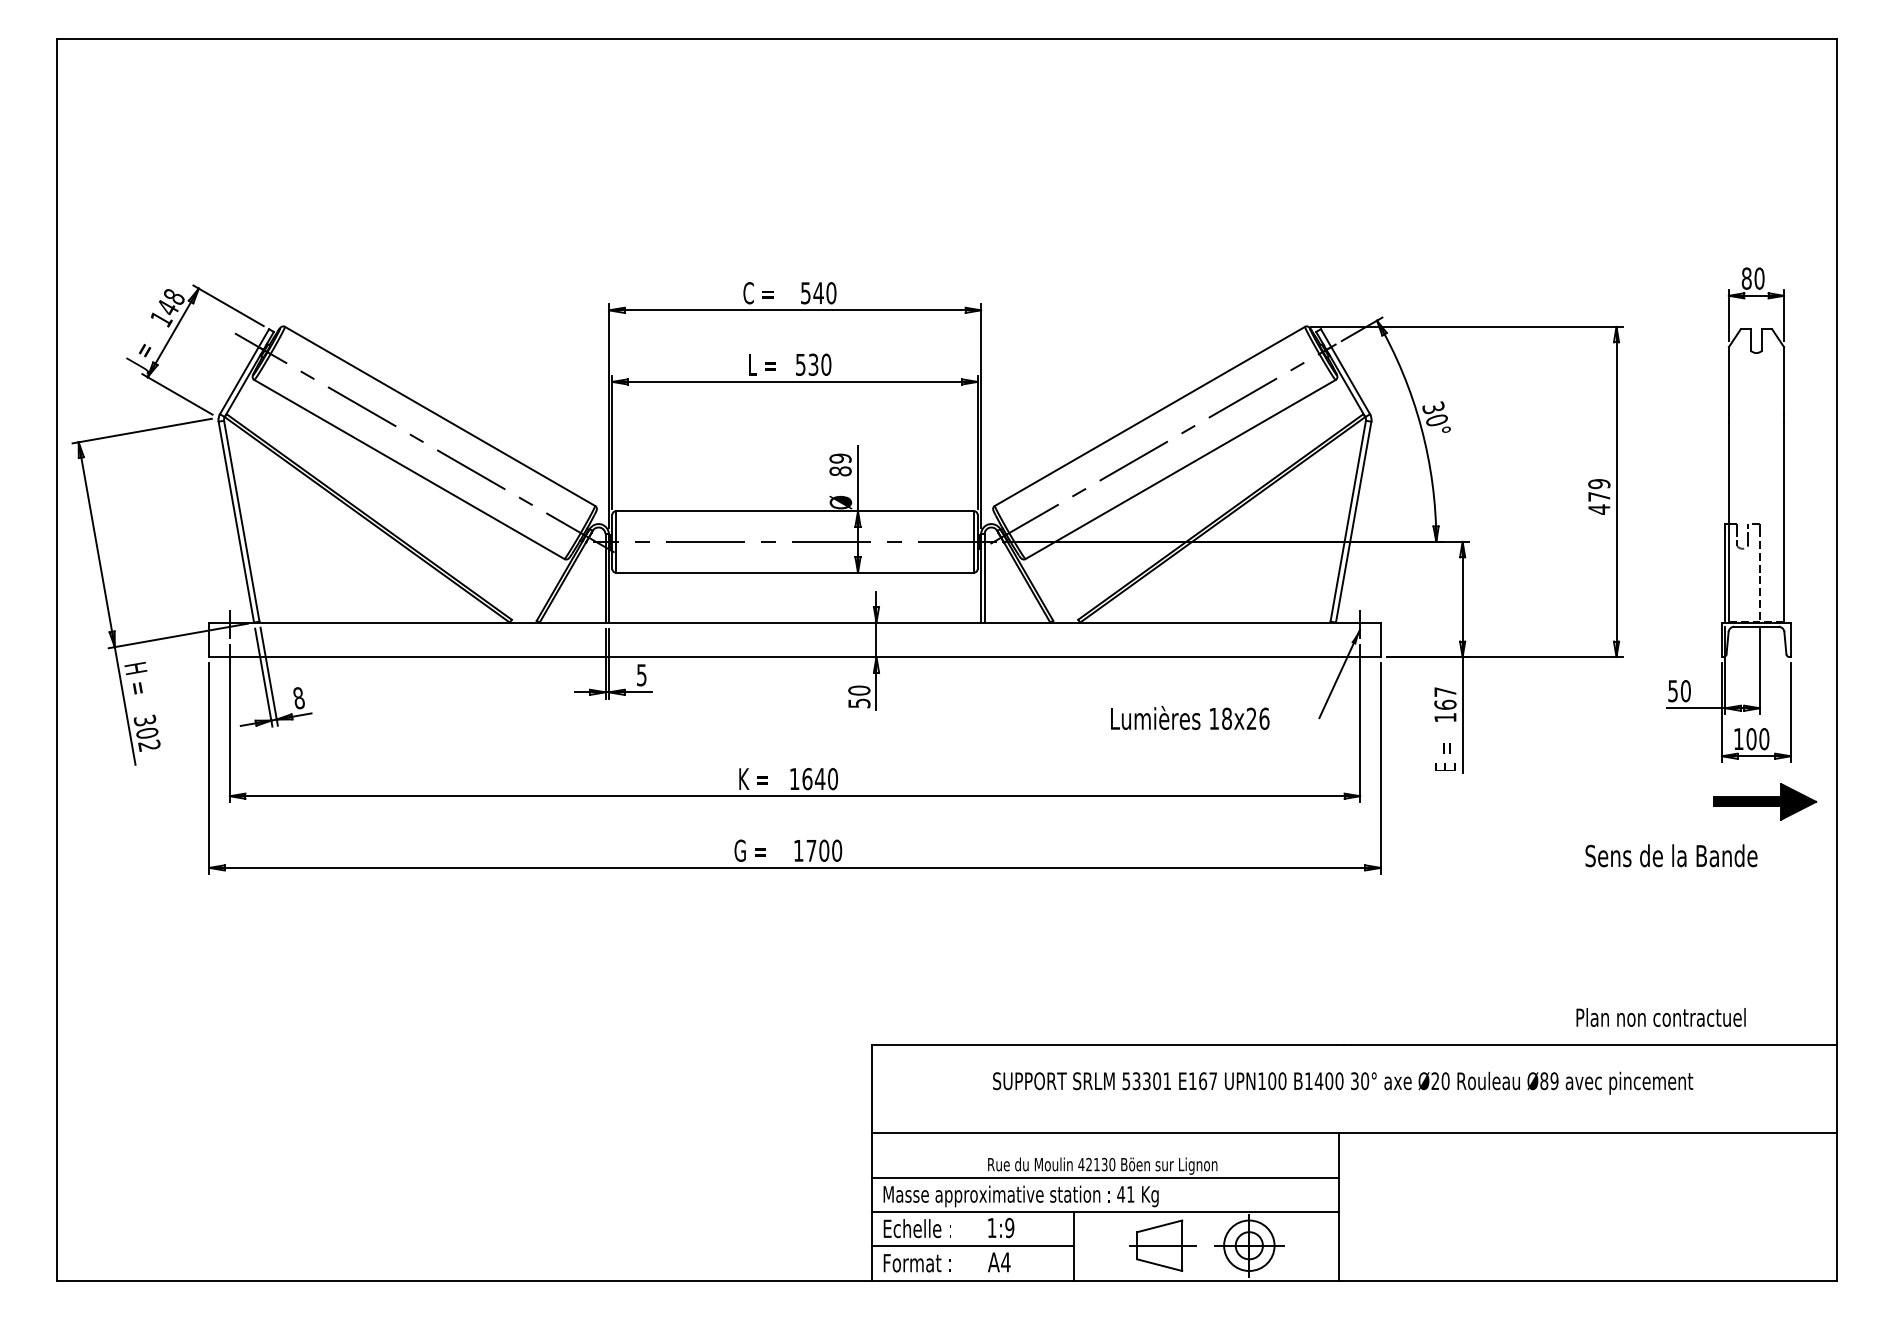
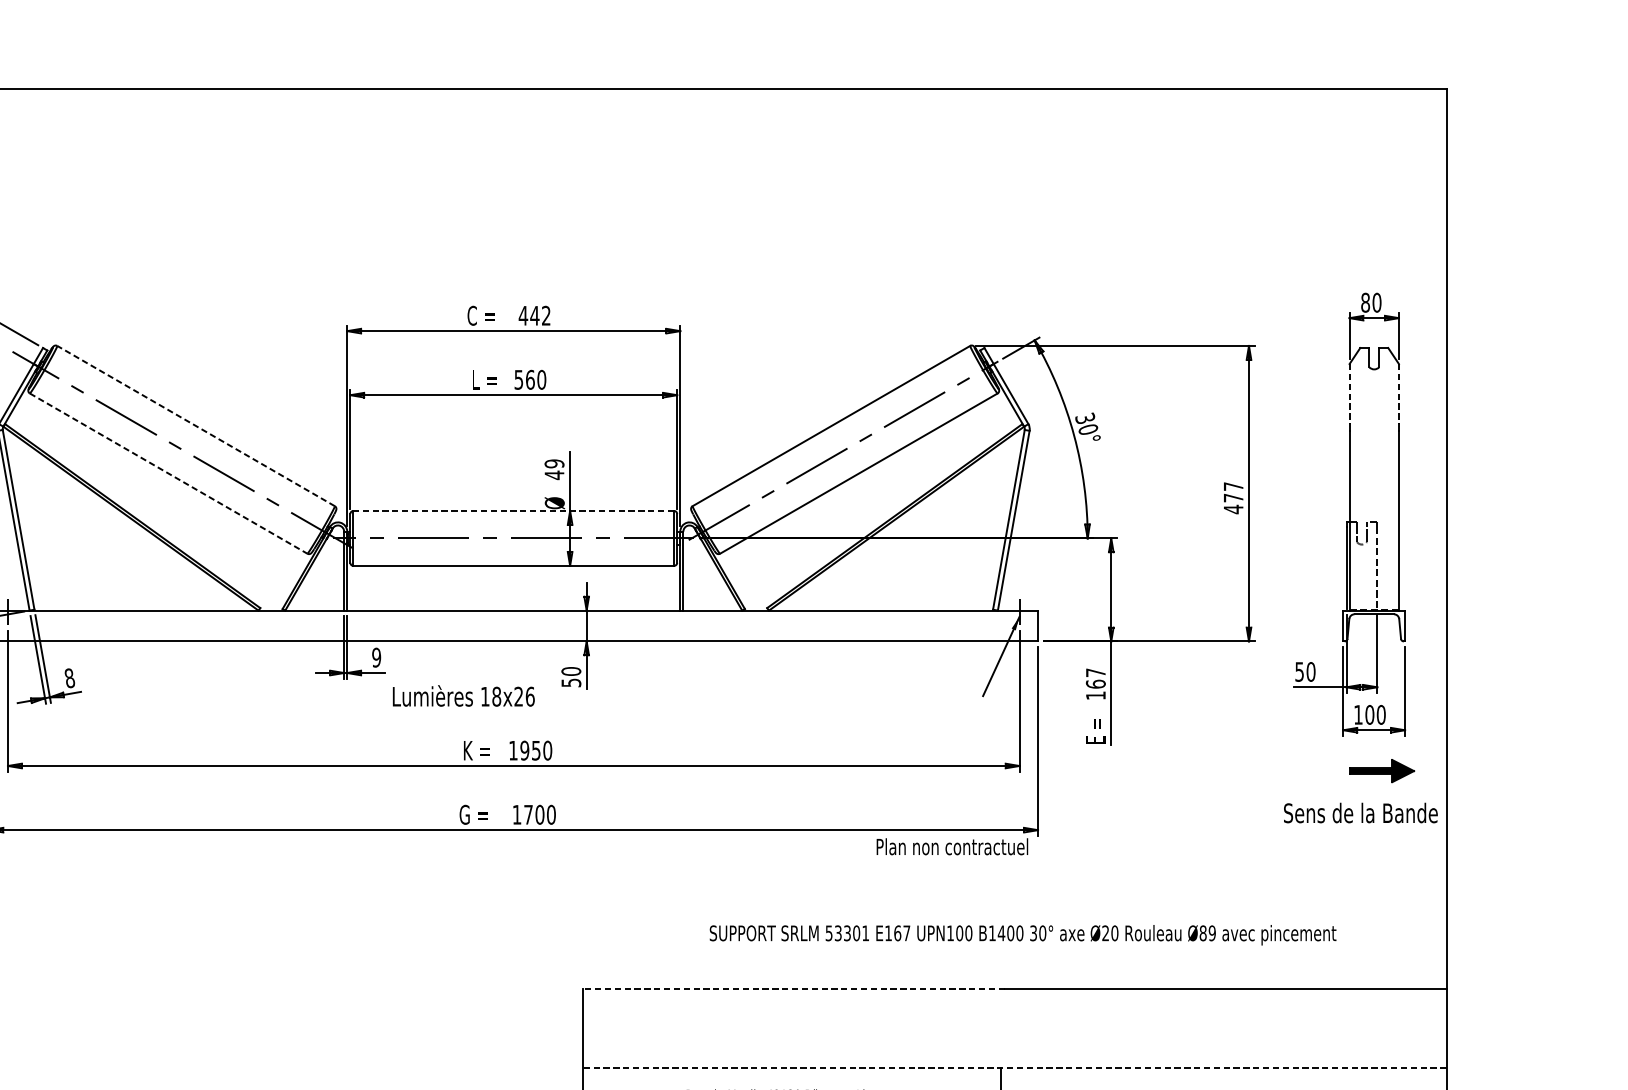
text: (818, 293) -> (534, 316), 540 -> 442
text: (813, 364) -> (530, 379), 530 -> 560
line: (1728, 380) -> (1349, 393), solid -> dashed
line: (1784, 380) -> (1399, 393), solid -> dashed
line: (439, 416) -> (195, 426), solid -> dashed
line: (409, 469) -> (168, 473), solid -> dashed
text: (840, 471) -> (554, 475), 89 -> 49
text: (1599, 484) -> (1233, 487), 479 -> 477
line: (794, 511) -> (513, 511), solid -> dashed
text: (641, 675) -> (376, 657), 5 -> 9
text: (1190, 717) -> (464, 695), moved
text: (813, 778) -> (530, 750), 1640 -> 1950
part: (1765, 801) -> (1382, 770), size x0.7
text: (1671, 855) -> (1360, 812), moved
text: (1660, 1017) -> (951, 846), moved
line: (1107, 1044) -> (793, 988), solid -> dashed
text: (1343, 1082) -> (1023, 934), moved
line: (1354, 1133) -> (1014, 1067), solid -> dashed

